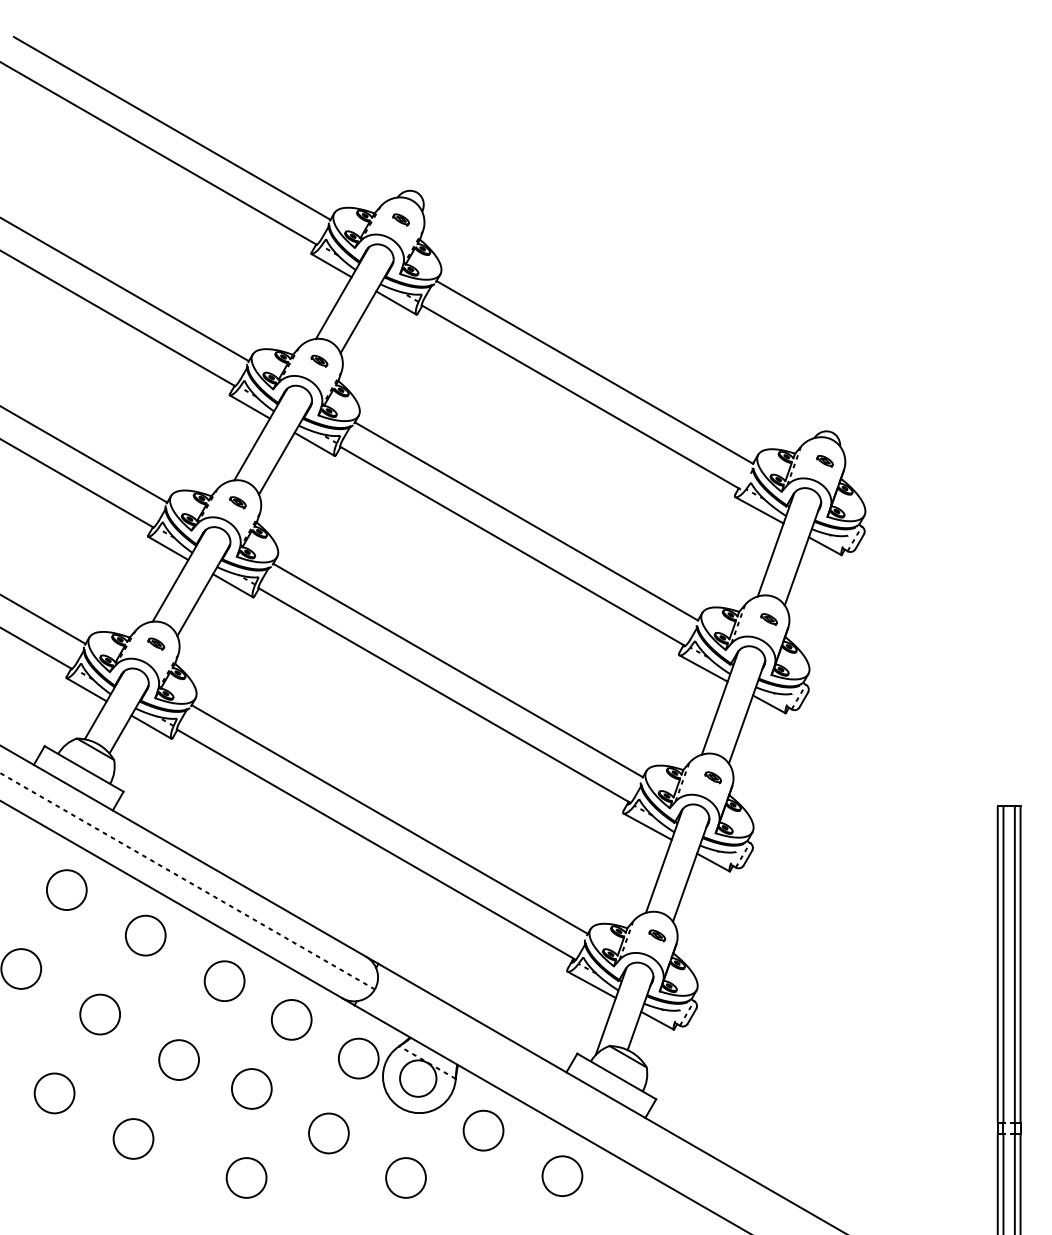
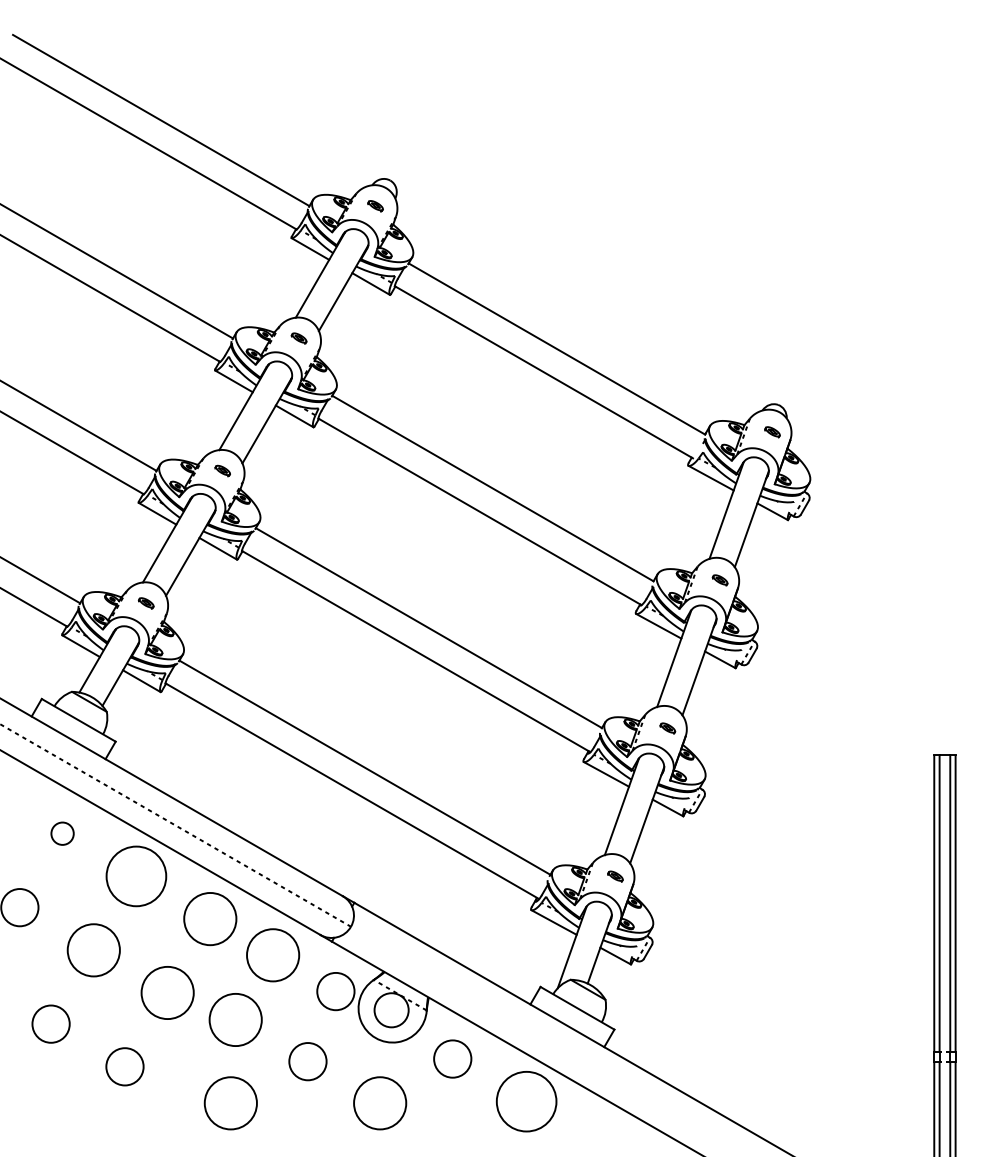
circle: (66, 889) -> (62, 833), size x0.6
circle: (145, 935) -> (136, 876), size x1.6
circle: (224, 981) -> (210, 919), size x1.4
circle: (99, 1014) -> (93, 950), size x1.4
circle: (291, 1019) -> (272, 954), size x1.4
circle: (178, 1059) -> (167, 992), size x1.4
circle: (251, 1088) -> (235, 1019), size x1.4
circle: (562, 1176) -> (526, 1101), size x1.6
circle: (246, 1177) -> (230, 1102), size x1.4
circle: (405, 1177) -> (379, 1102), size x1.4

